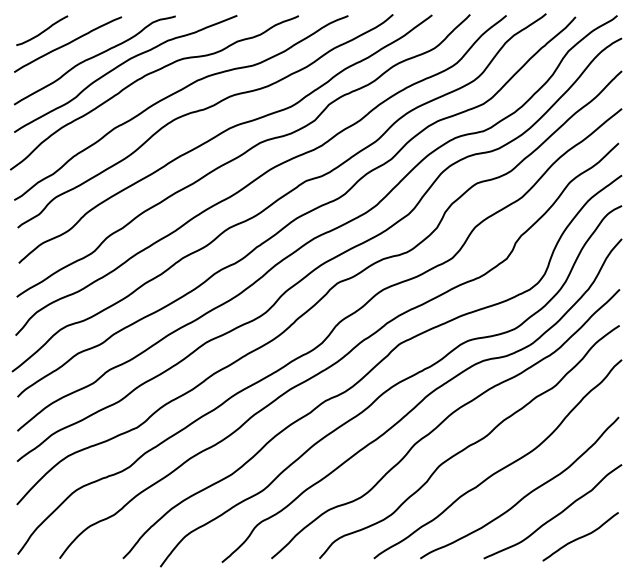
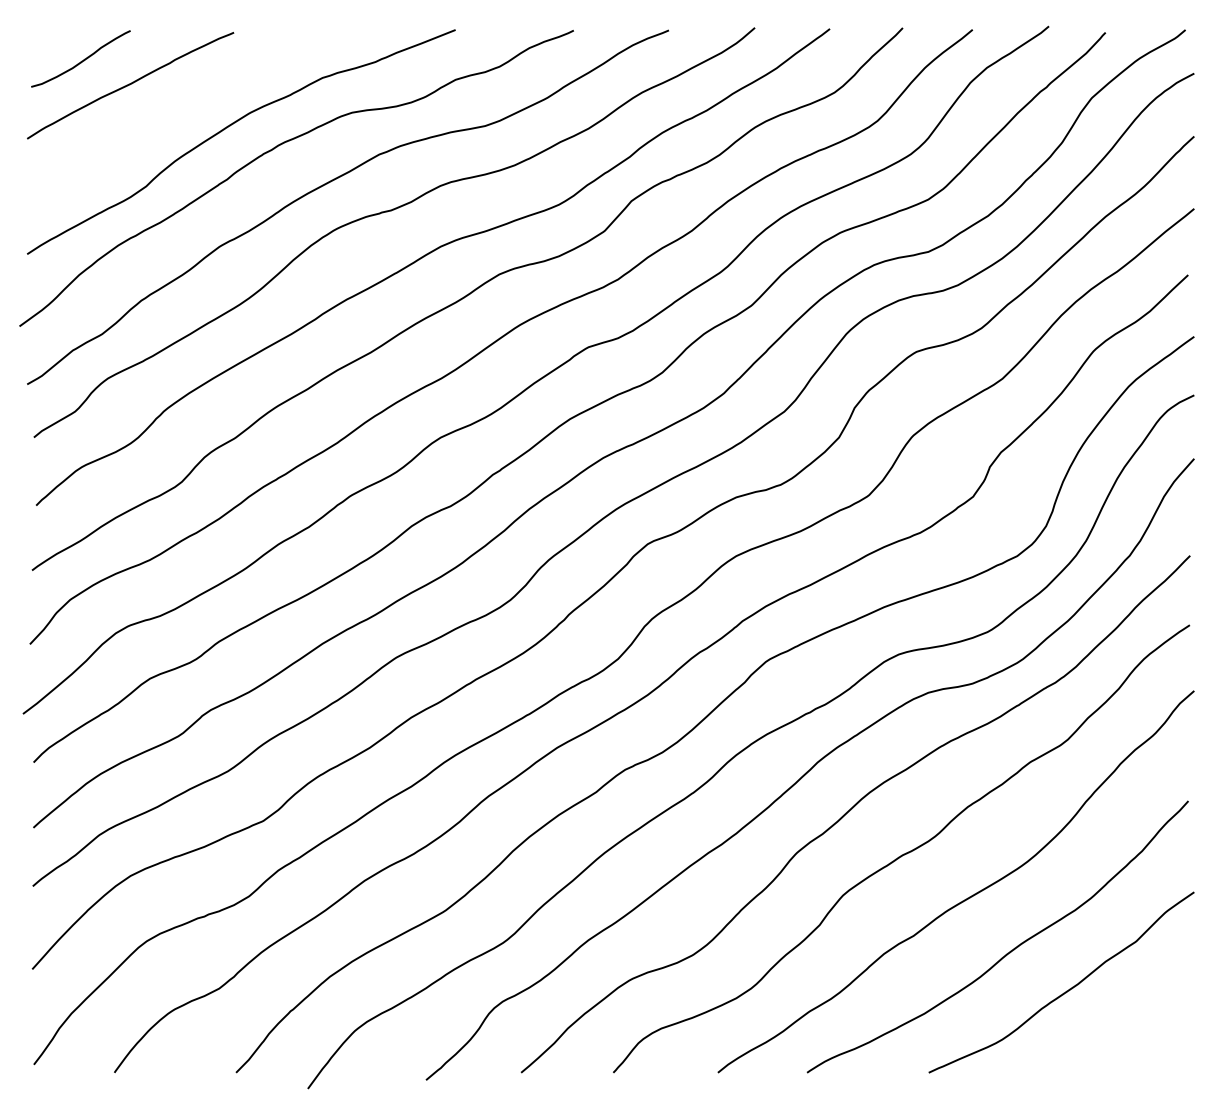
curve: (93, 58) -> (179, 112), removed
curve: (580, 536) -> (1114, 1030), removed

